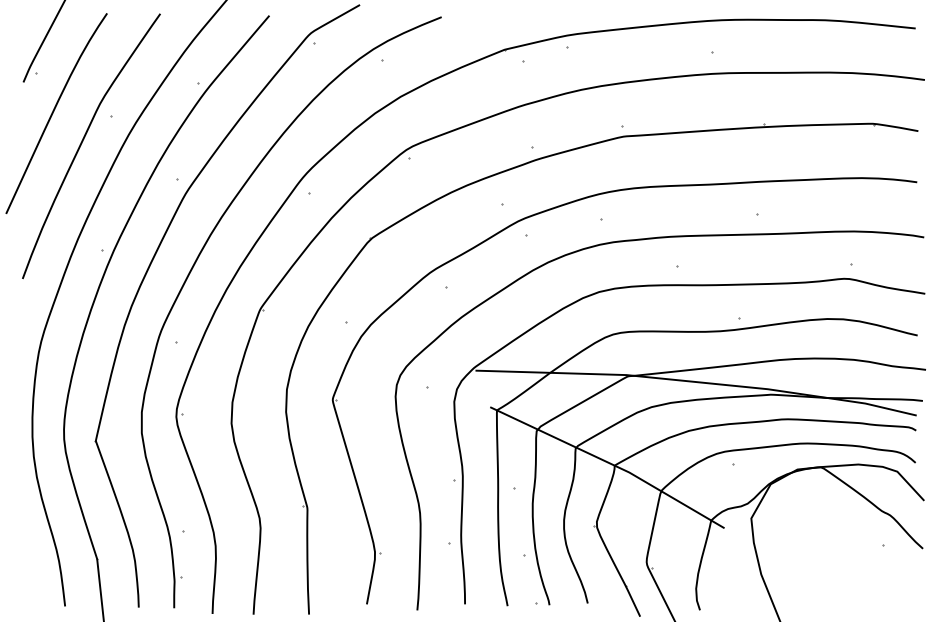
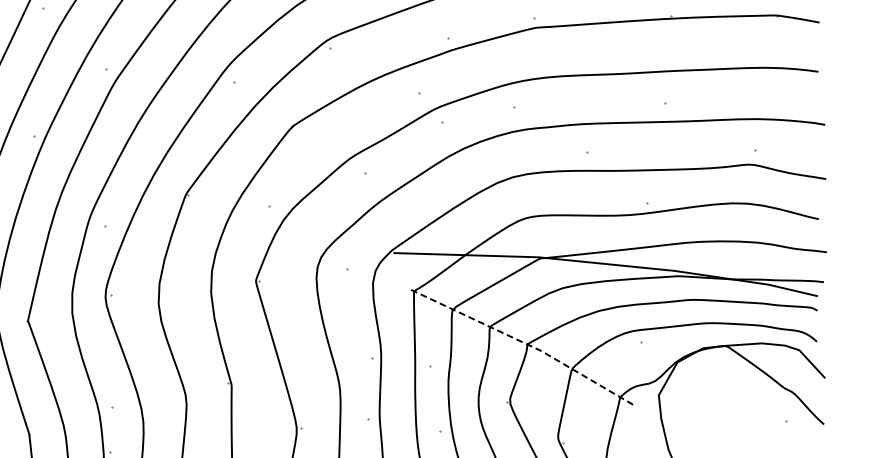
line: (610, 463) -> (523, 342), solid -> dashed

